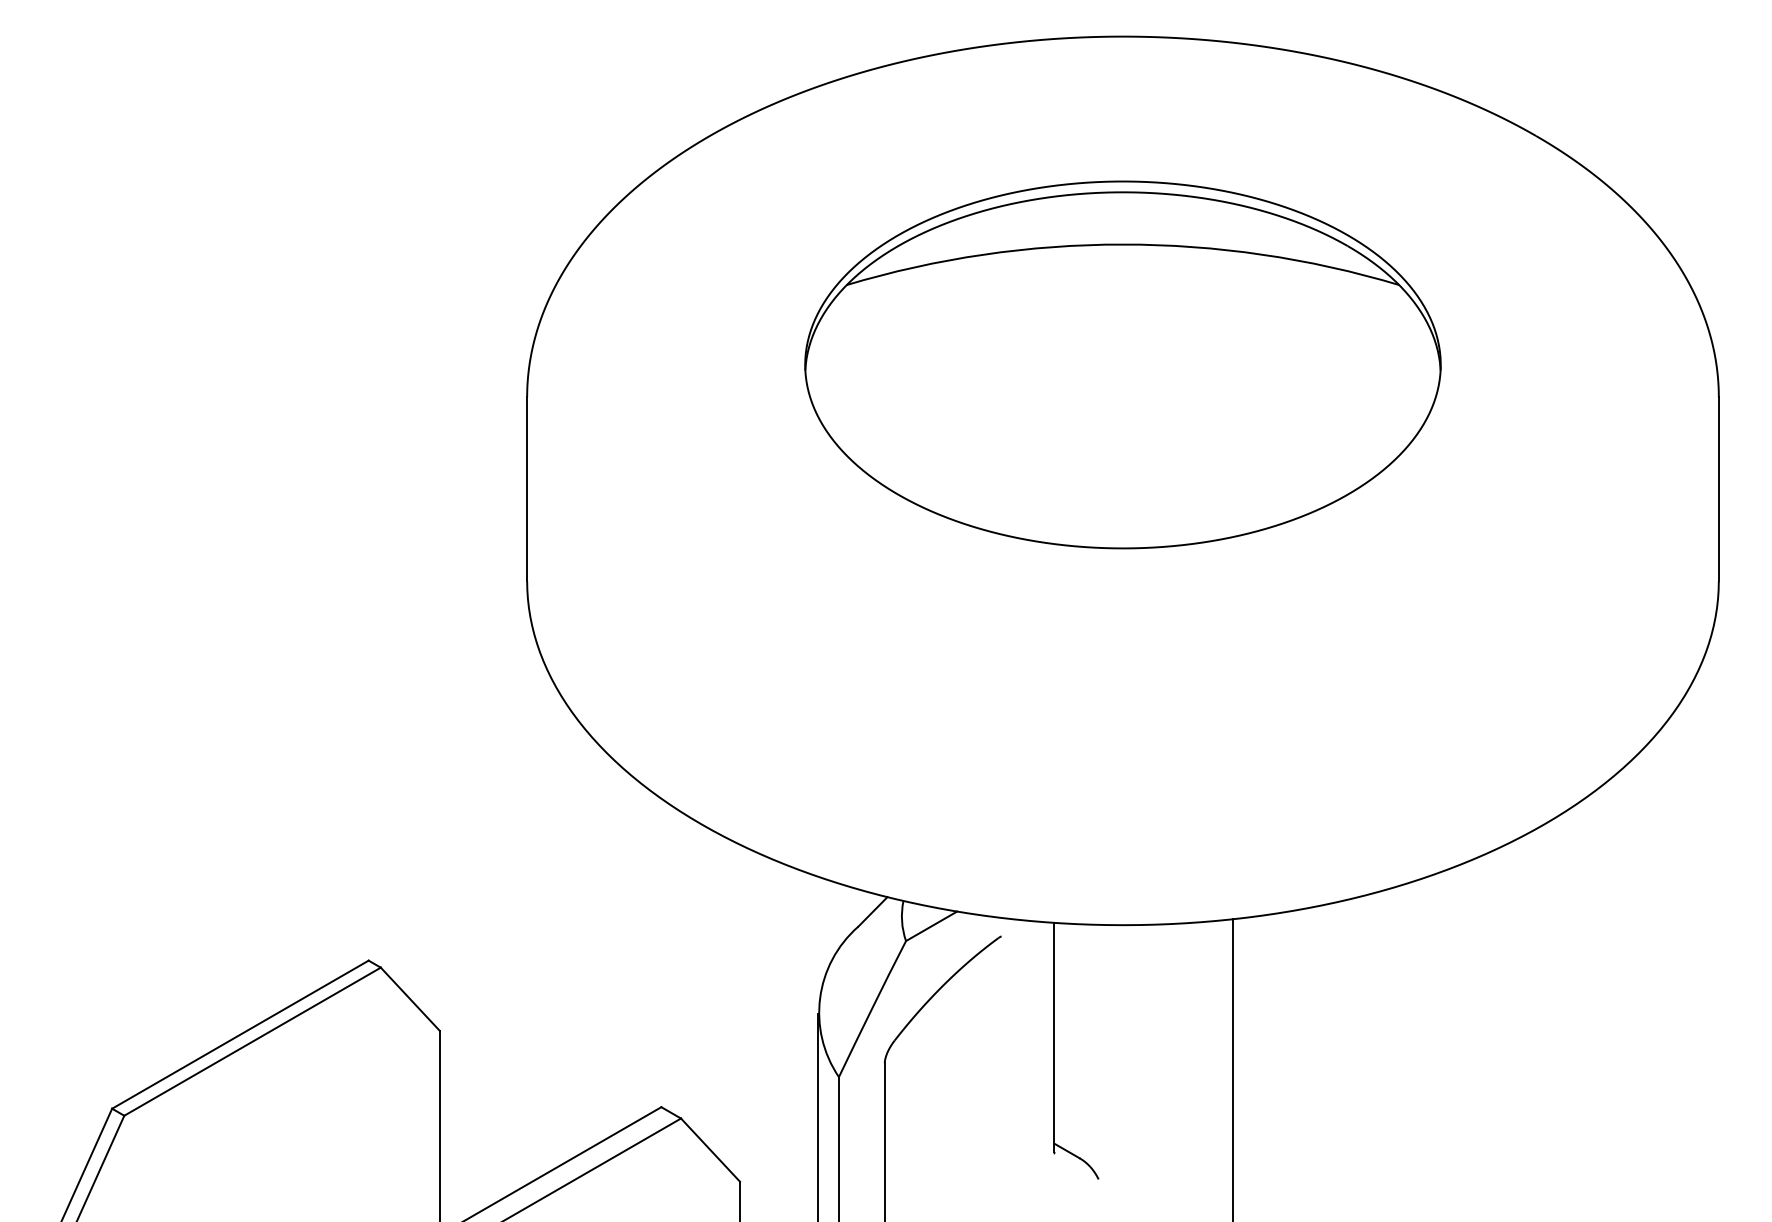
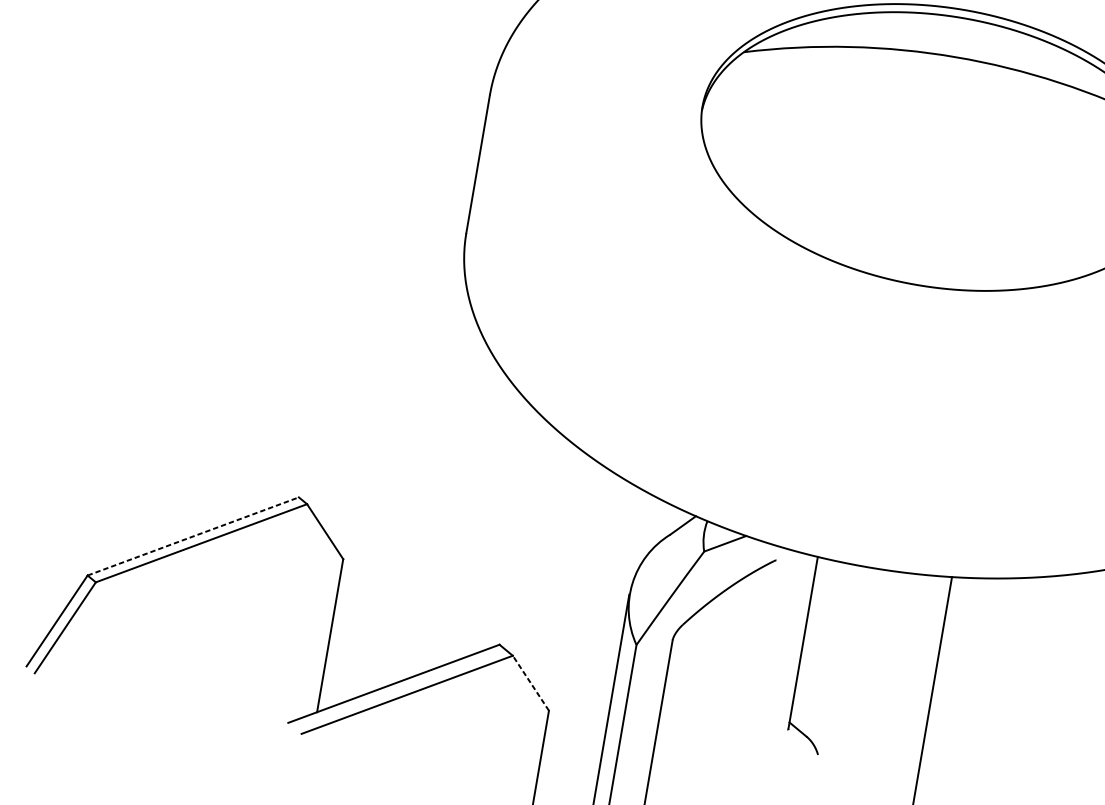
line: (240, 1034) -> (193, 536), solid -> dashed
line: (710, 1149) -> (530, 682), solid -> dashed

